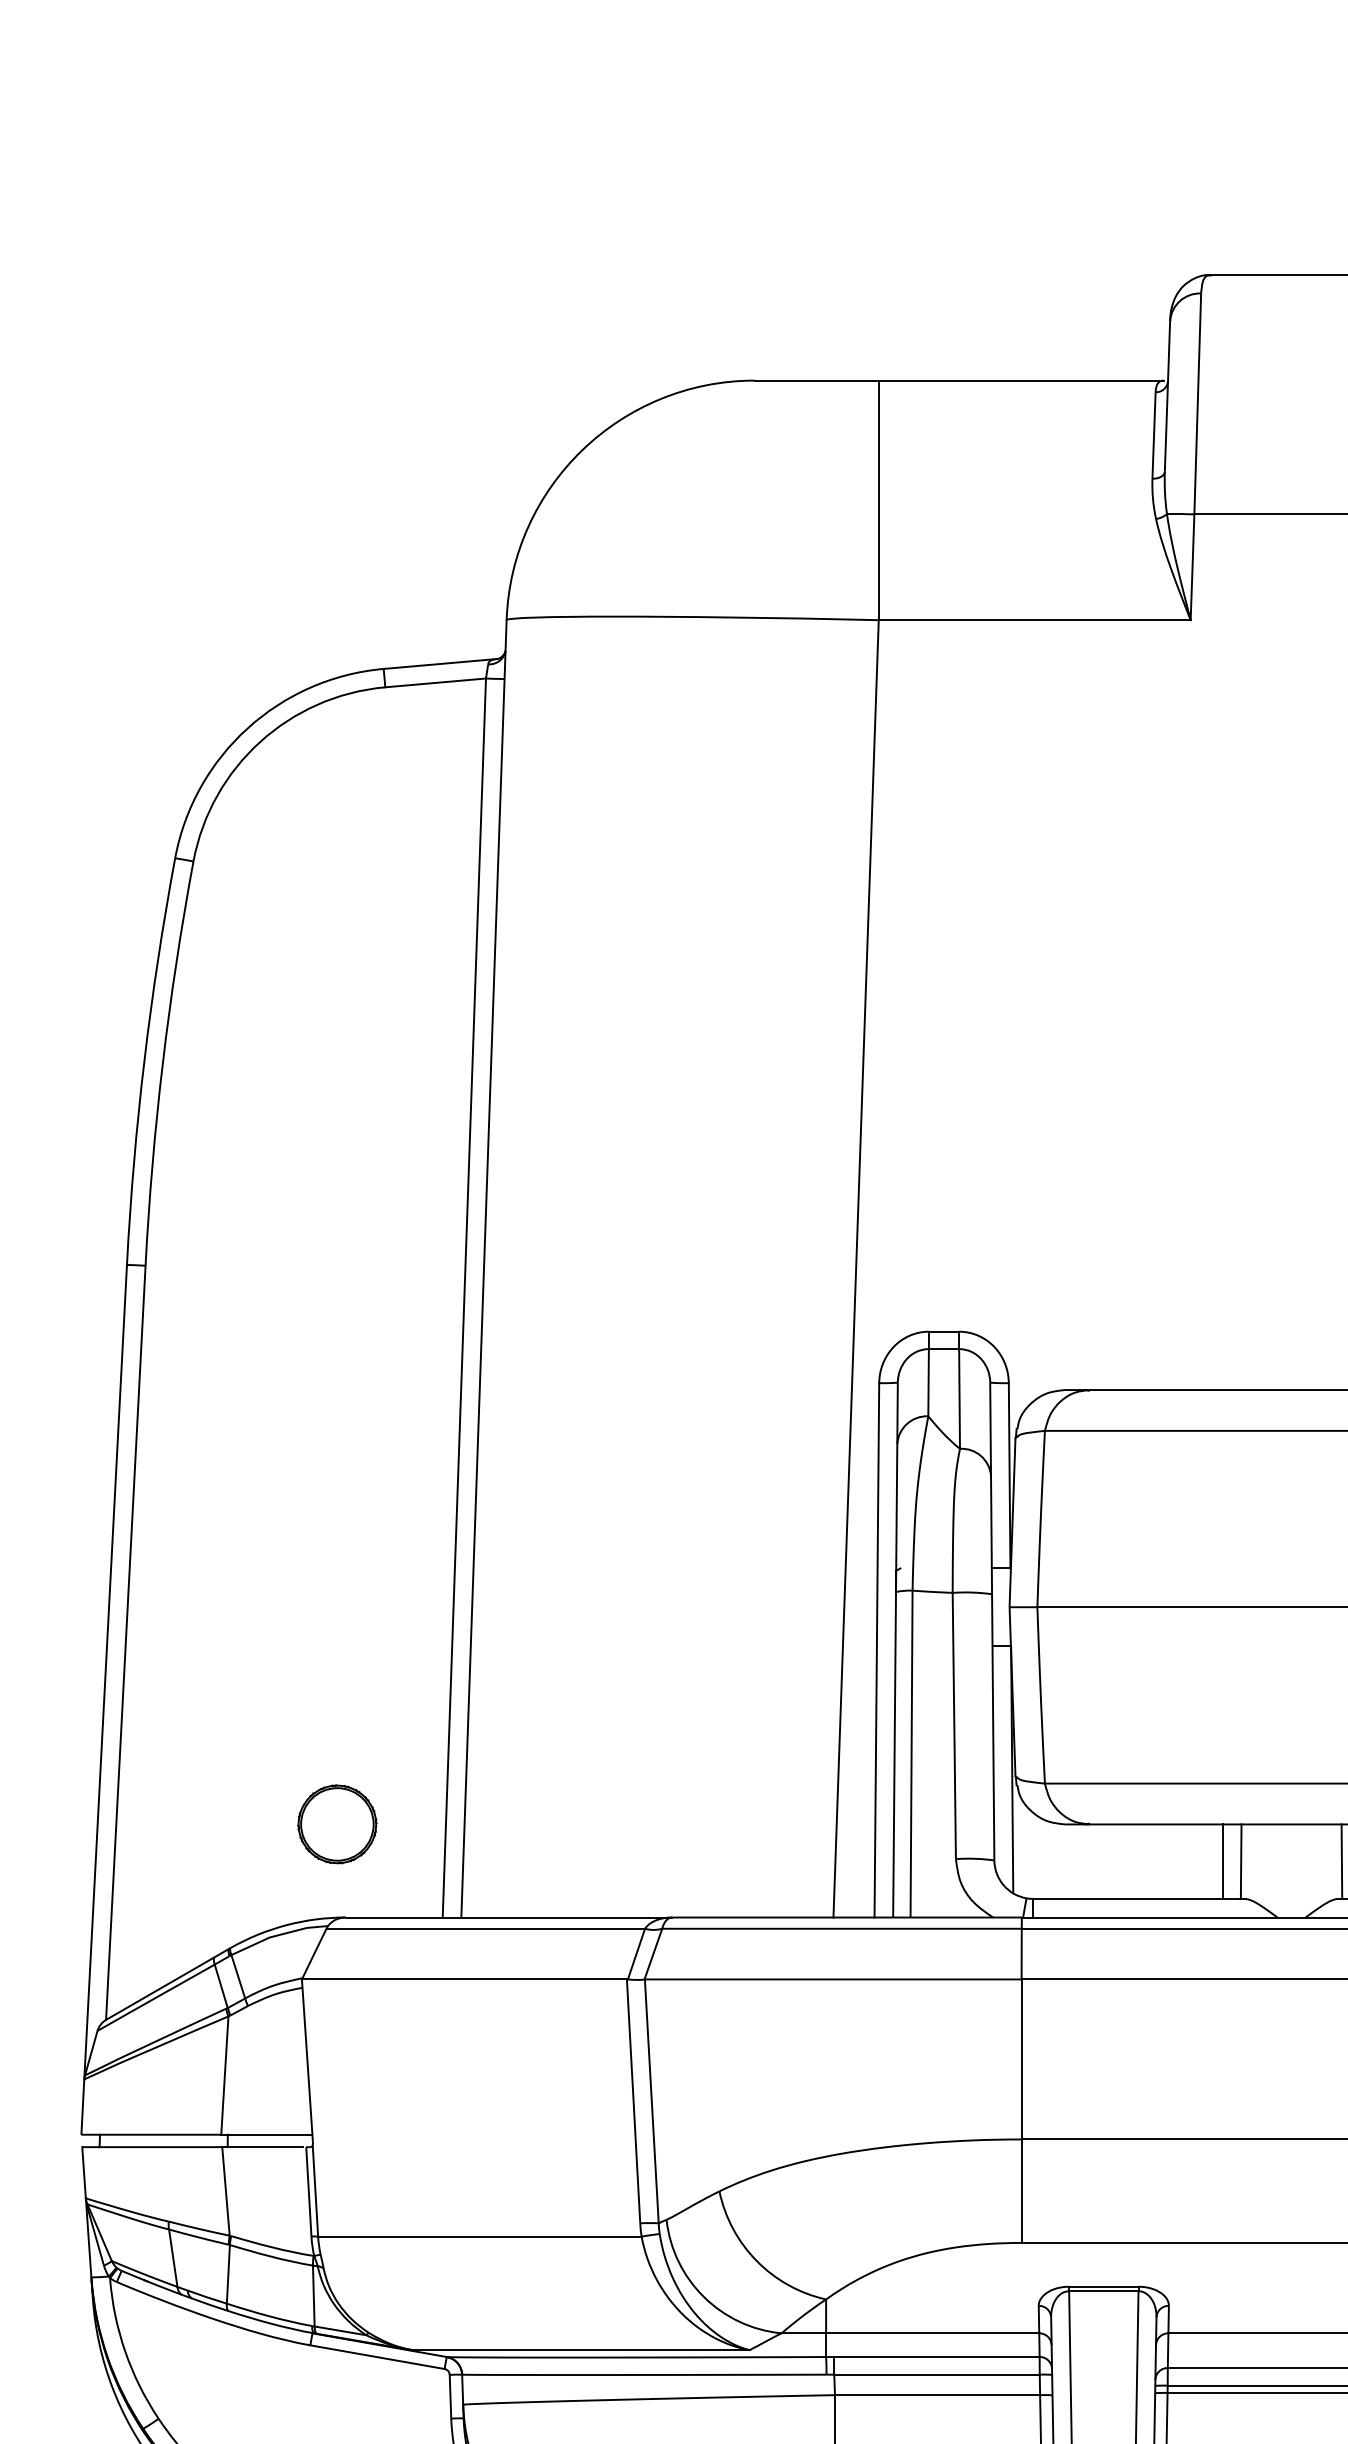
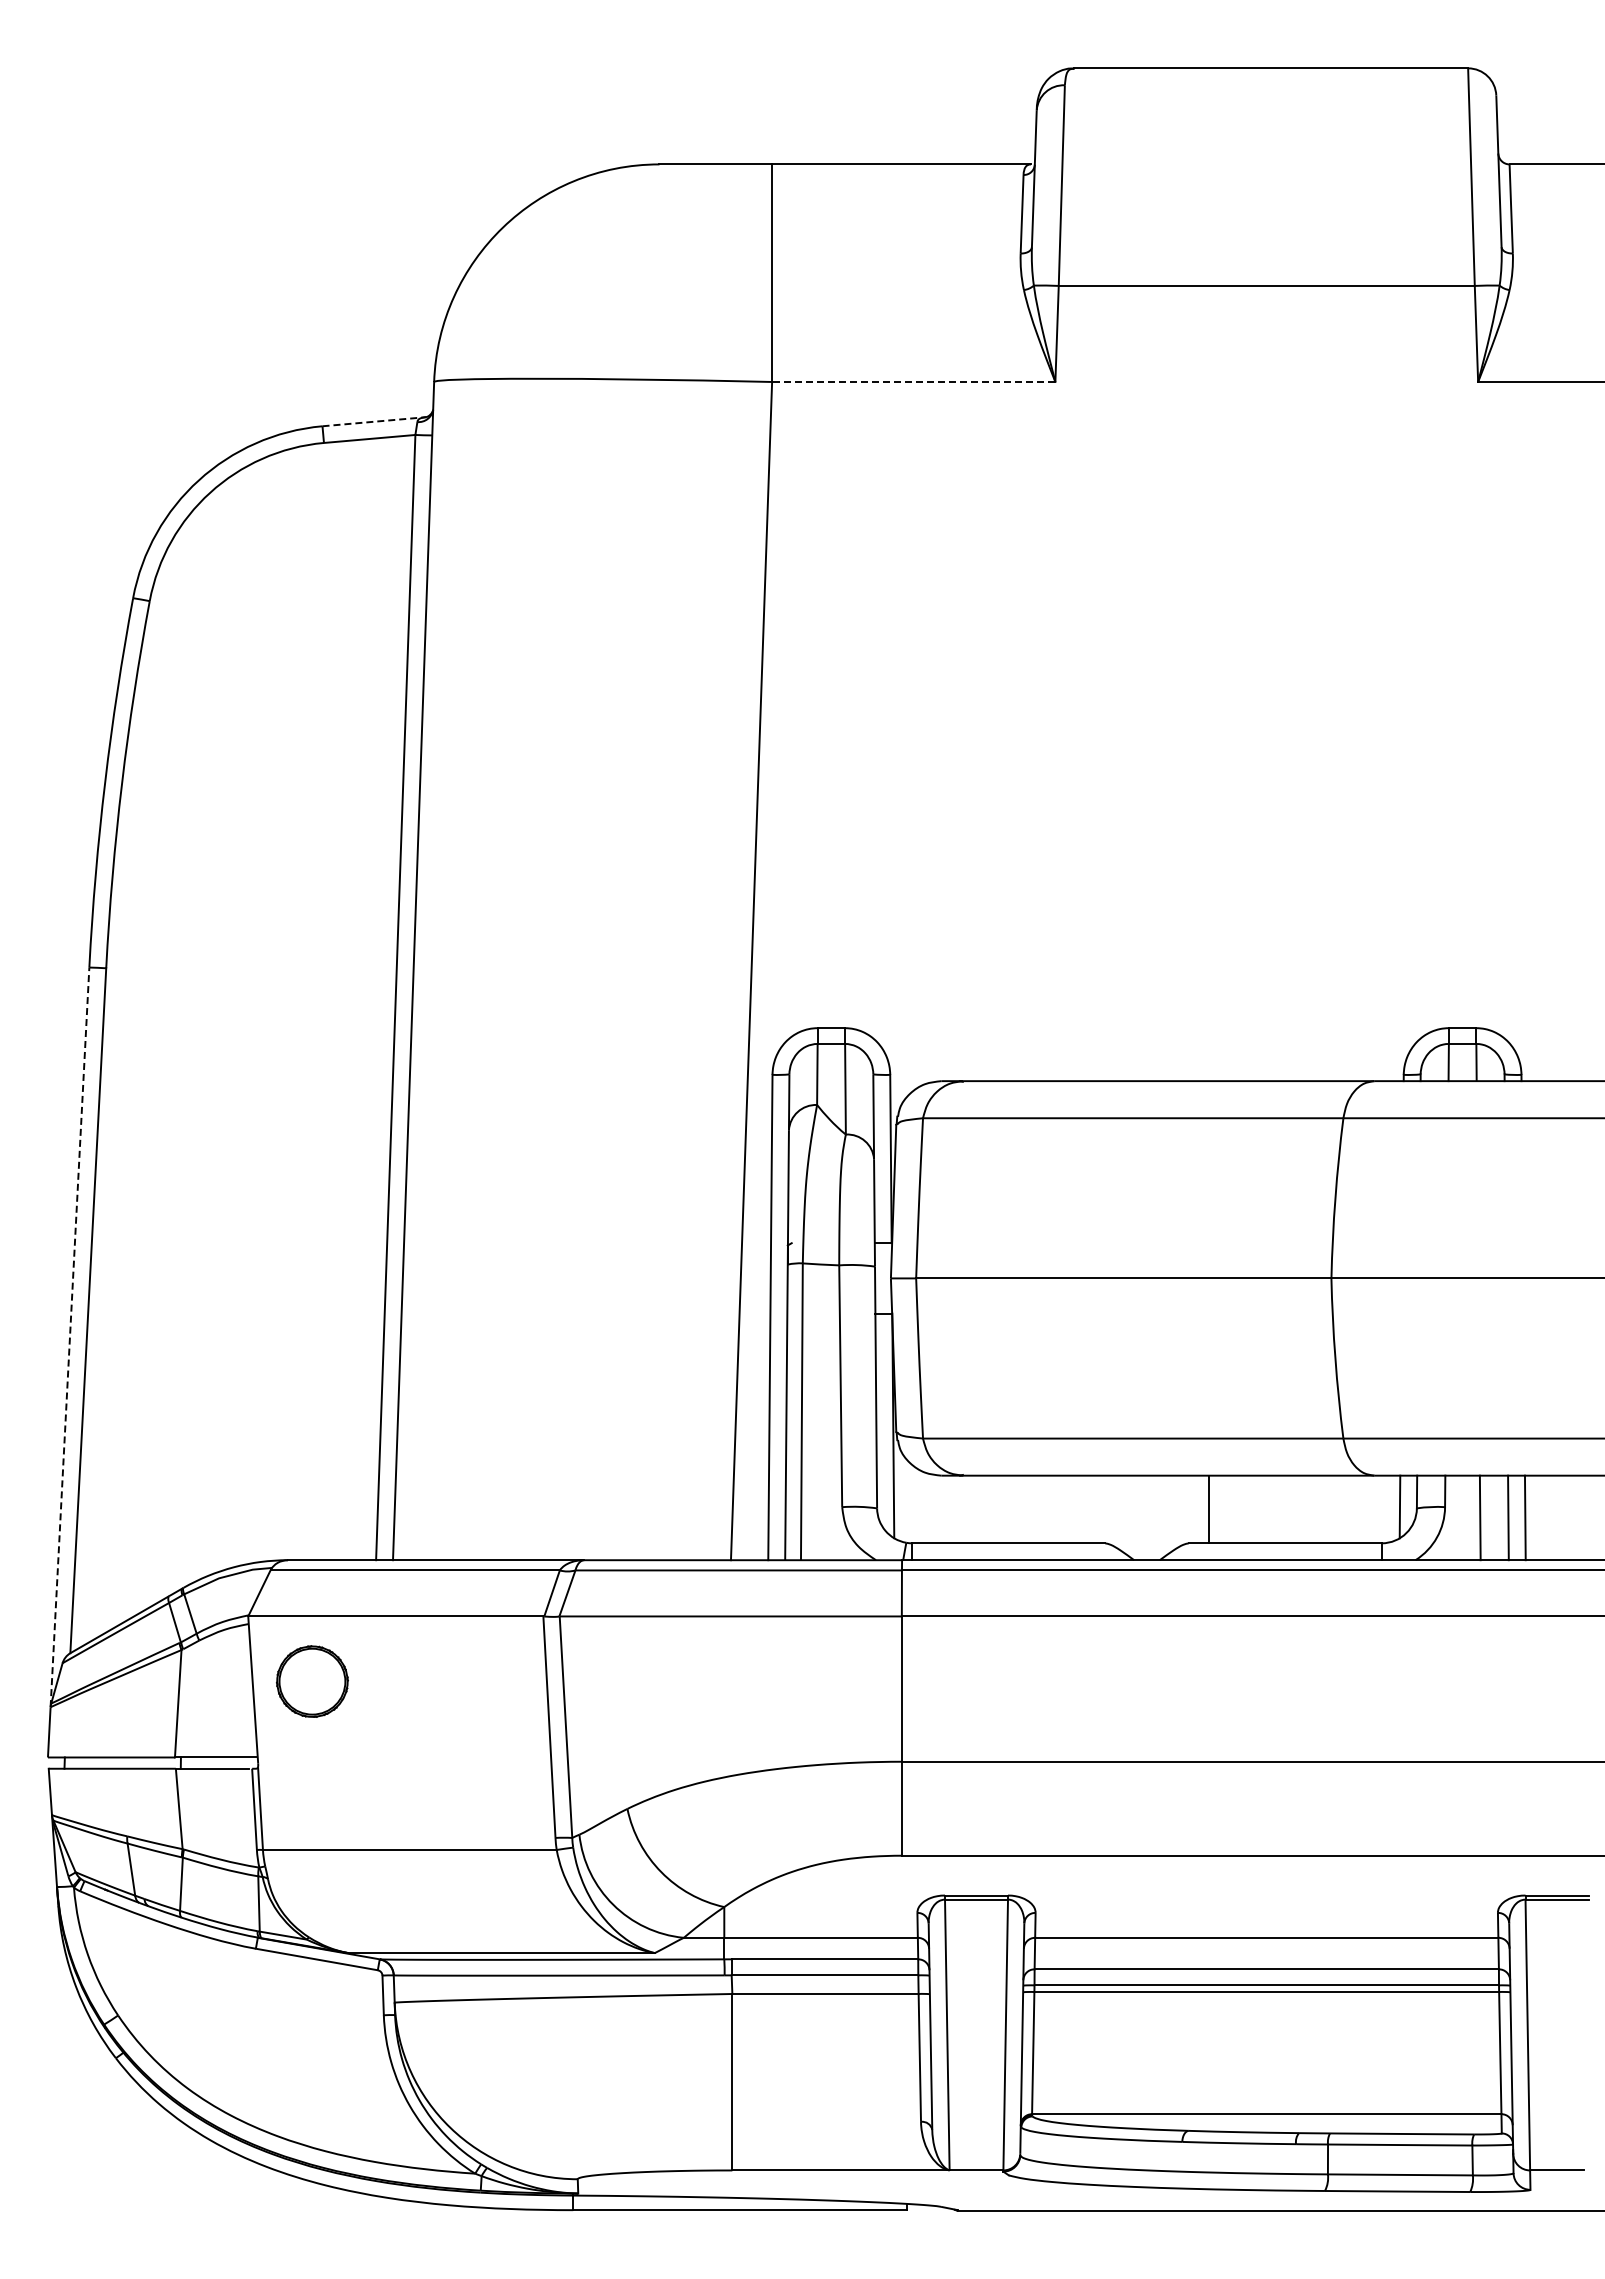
line: (1034, 619) -> (913, 381), solid -> dashed
line: (440, 663) -> (374, 421), solid -> dashed
line: (106, 1671) -> (70, 1336), solid -> dashed
part: (337, 1824) -> (312, 1681), moved
line: (1223, 1861) -> (1085, 1509), removed
line: (1240, 1861) -> (1100, 1509), removed
line: (1341, 1861) -> (1192, 1509), removed

